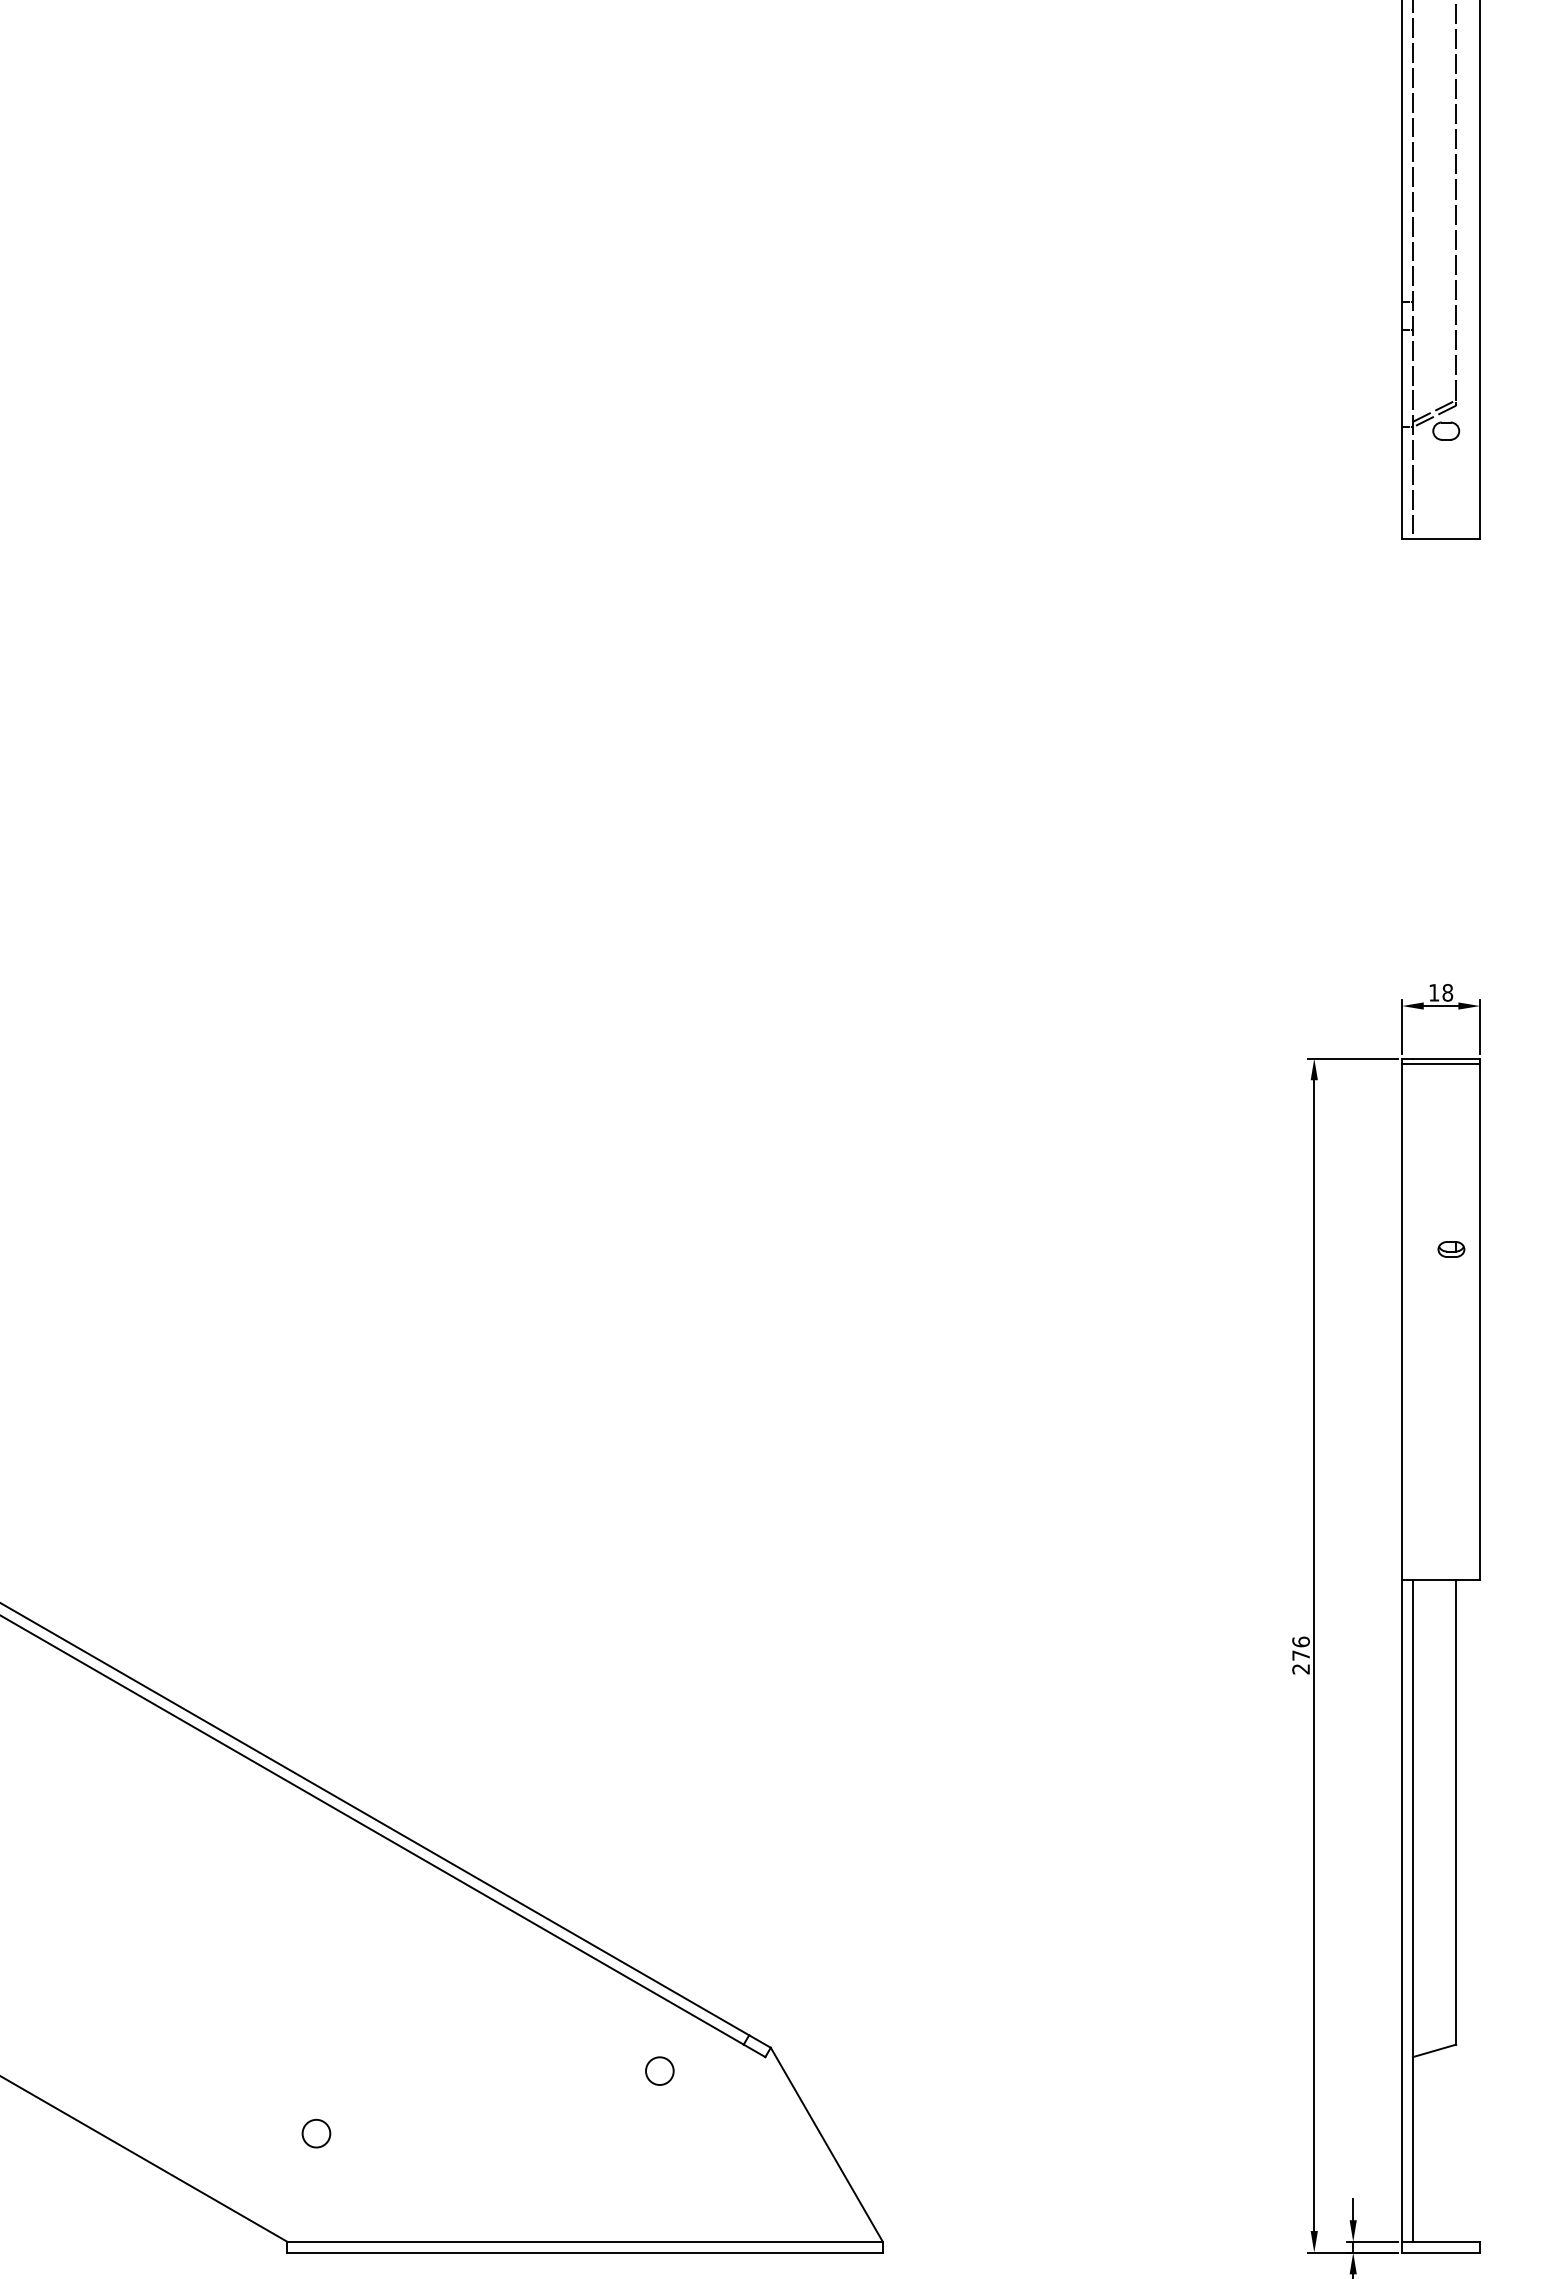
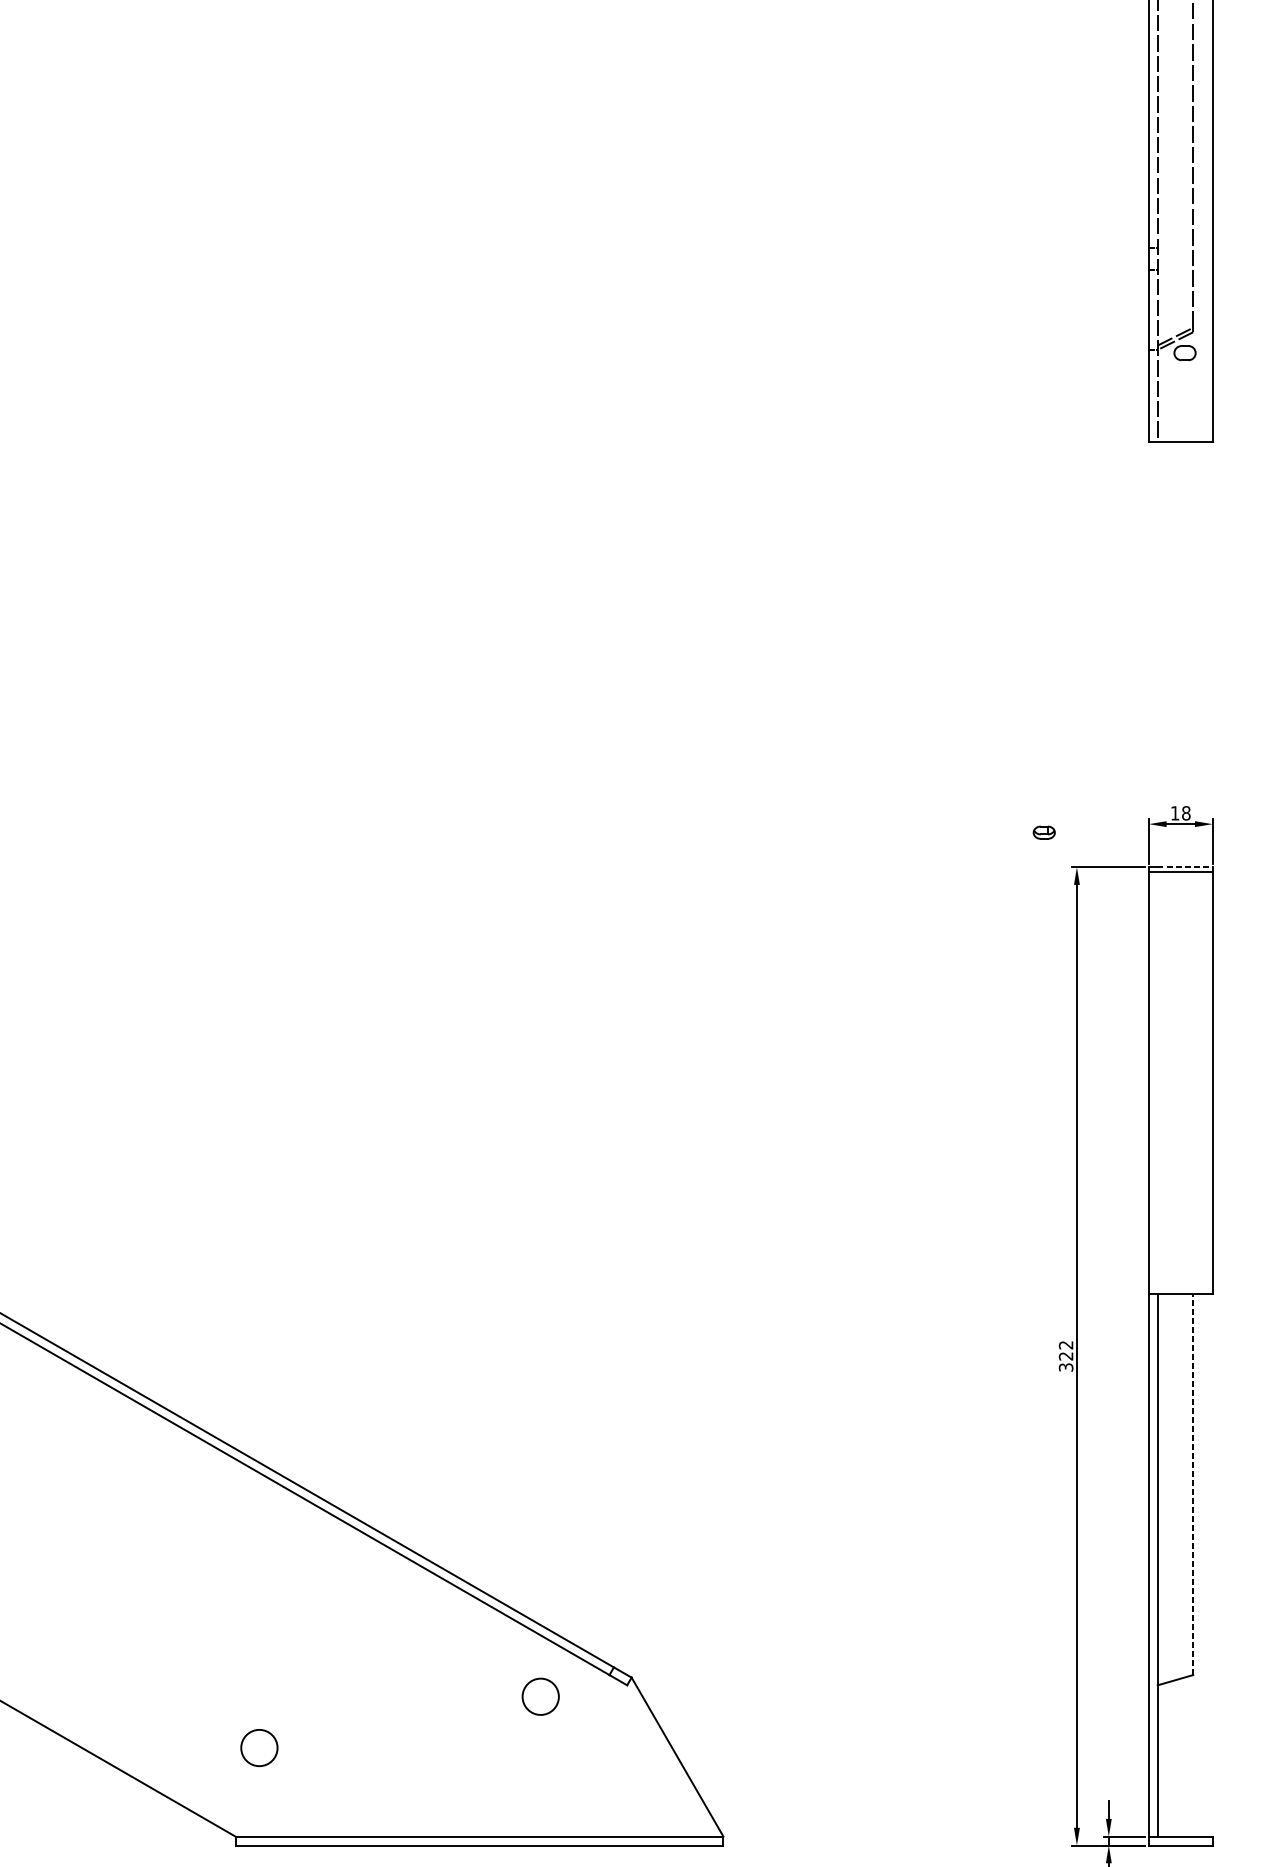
line: (1446, 1058) -> (1185, 867), solid -> dashed
part: (1451, 1249) -> (1044, 832), moved
text: (1301, 1655) -> (1066, 1356), 276 -> 322
line: (1456, 1812) -> (1193, 1484), solid -> dashed
circle: (659, 2070) -> (540, 1696), size x1.6
circle: (316, 2133) -> (259, 1747), size x1.6

